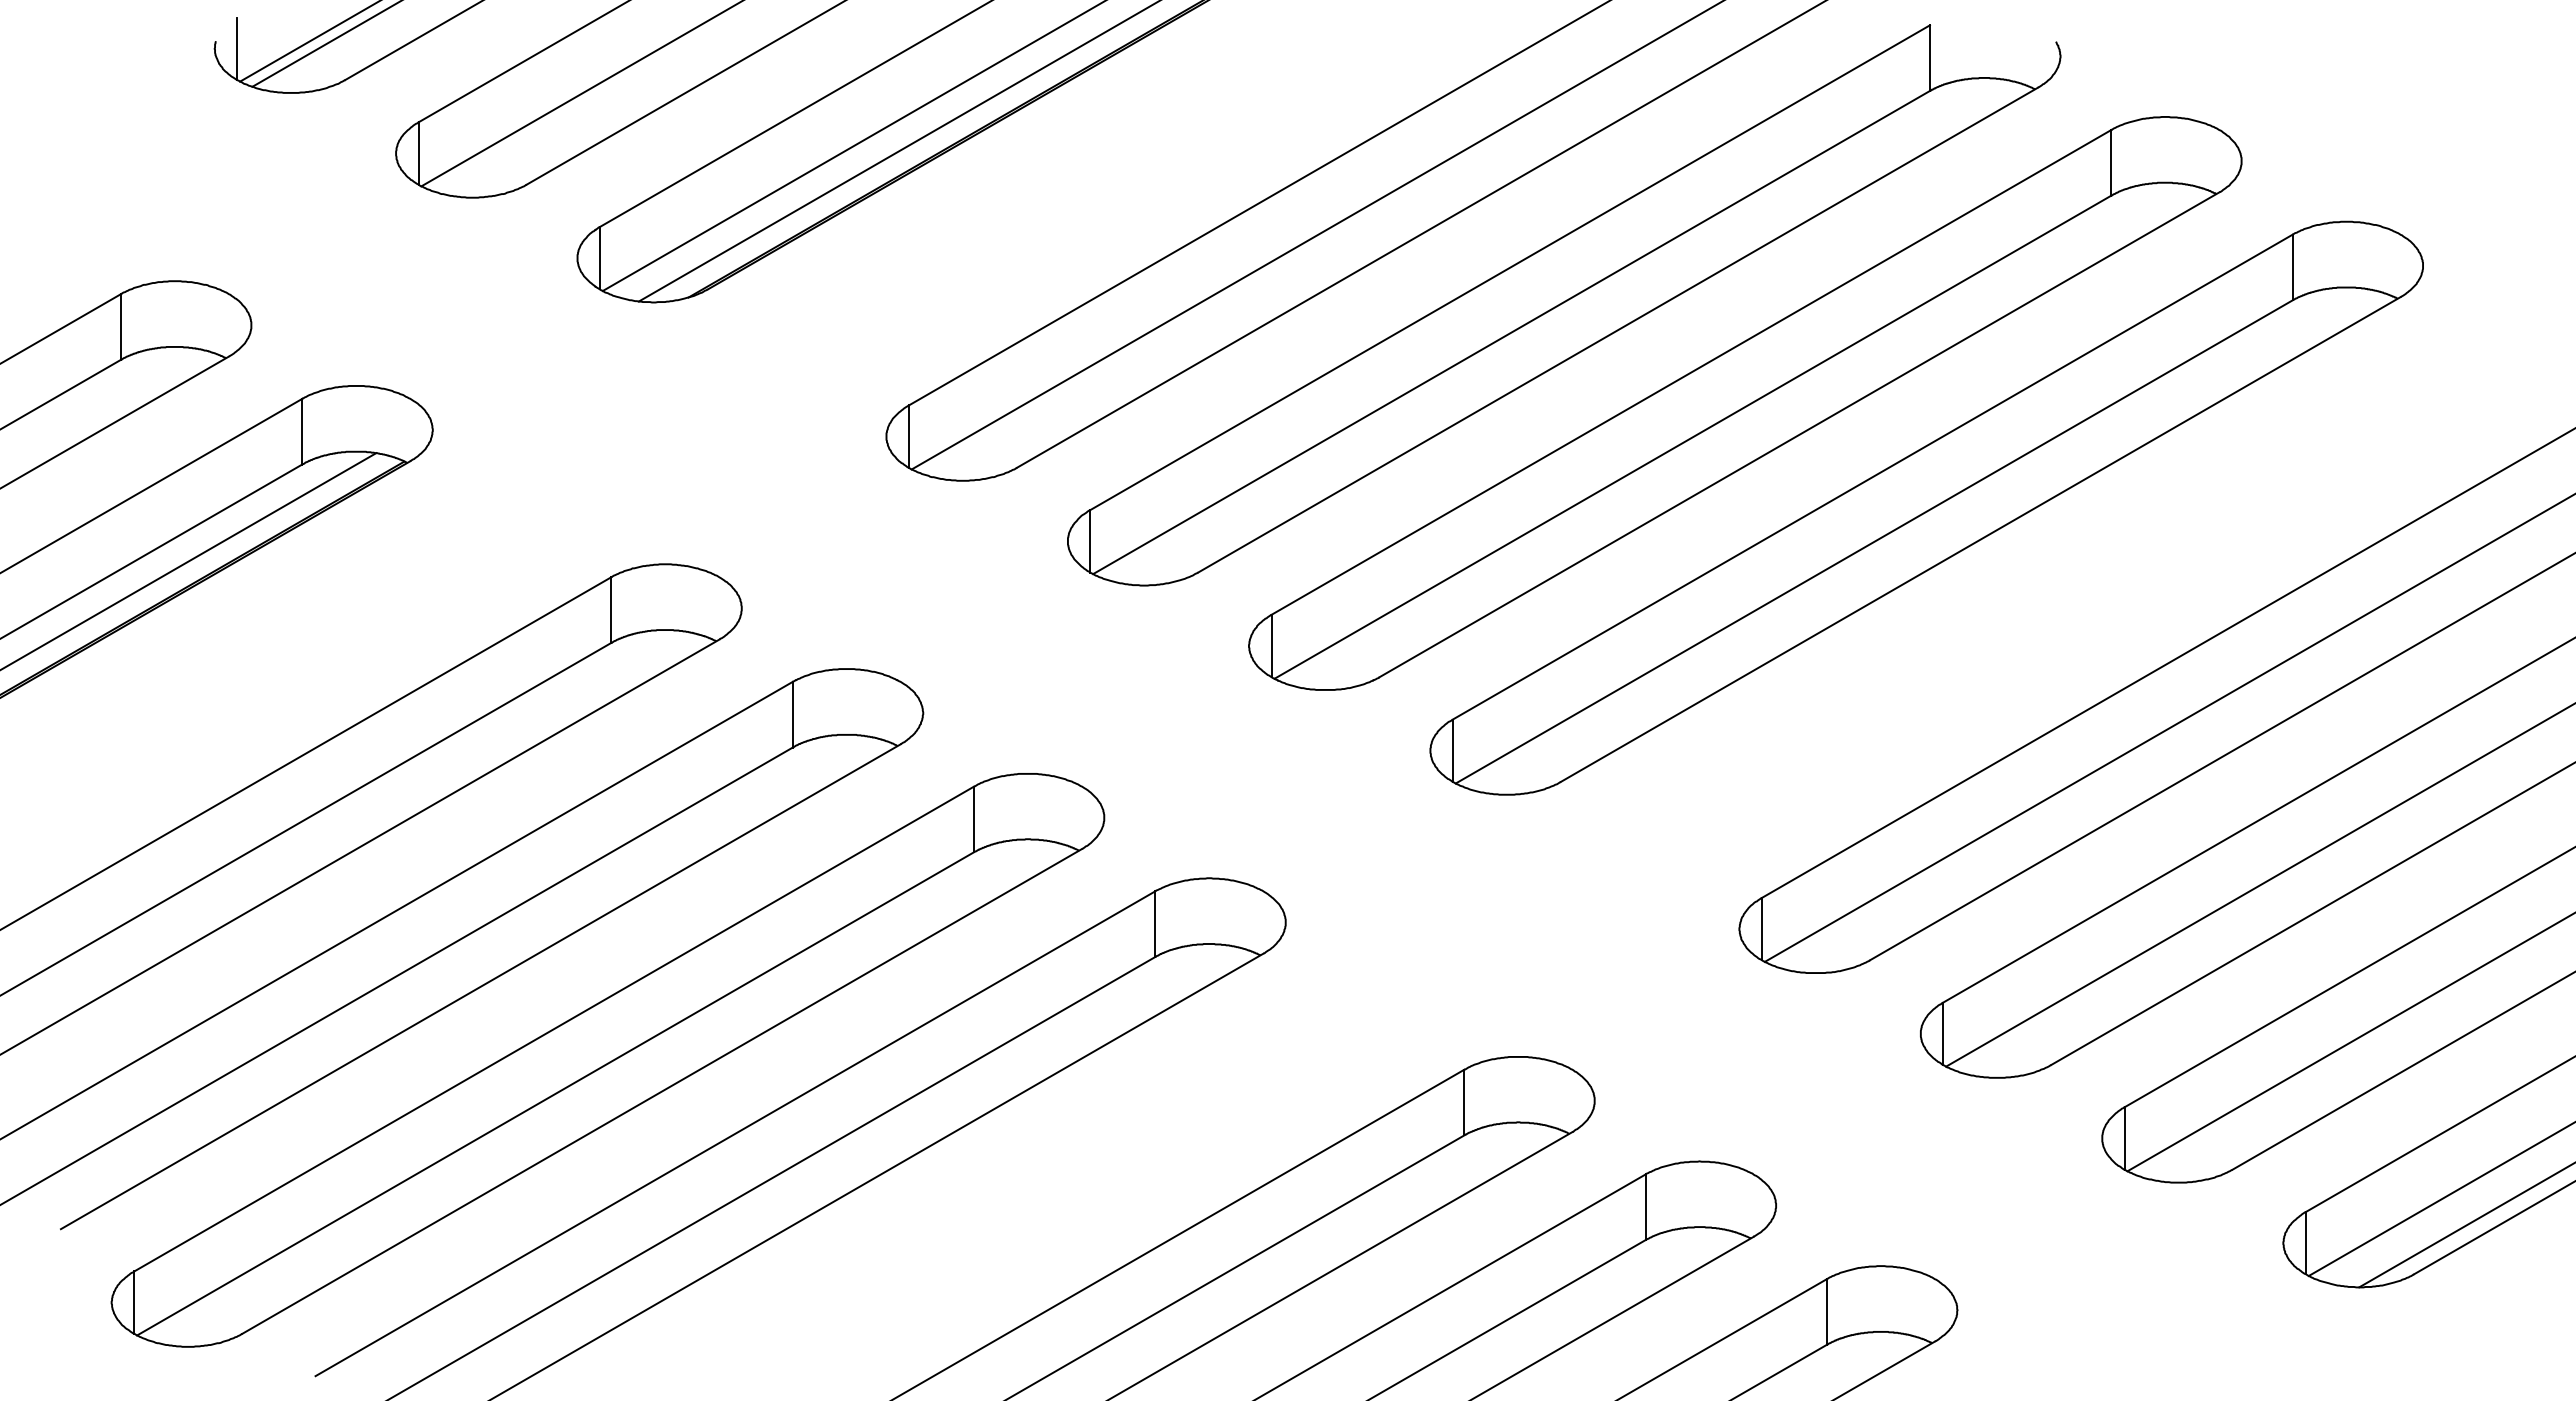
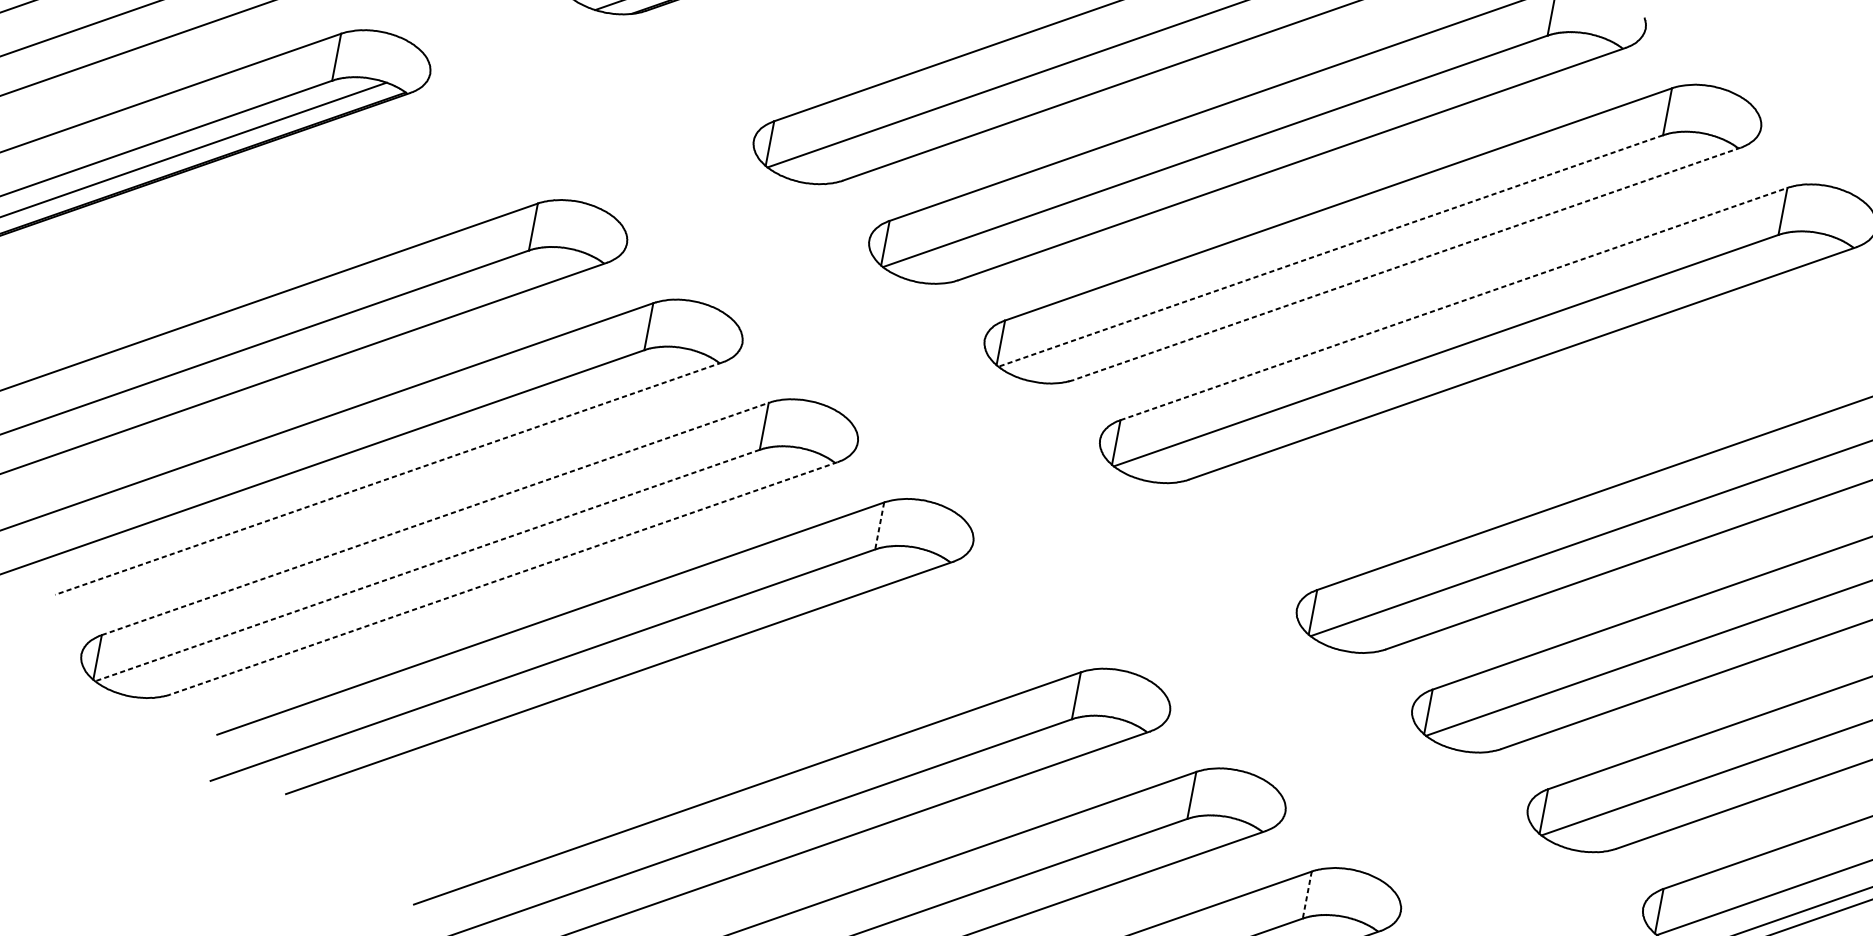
line: (1799, 434) -> (1407, 263), solid -> dashed
line: (1692, 437) -> (1330, 251), solid -> dashed
line: (1872, 477) -> (1453, 304), solid -> dashed
line: (1155, 924) -> (879, 526), solid -> dashed
line: (480, 986) -> (388, 478), solid -> dashed
line: (554, 1029) -> (435, 519), solid -> dashed
line: (662, 1091) -> (504, 578), solid -> dashed
line: (555, 1094) -> (427, 565), solid -> dashed
line: (1826, 1311) -> (1307, 894), solid -> dashed

